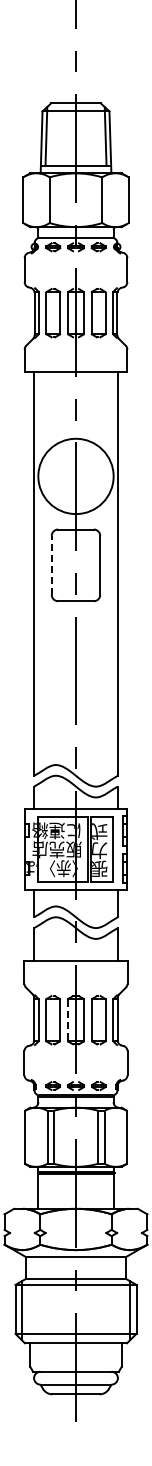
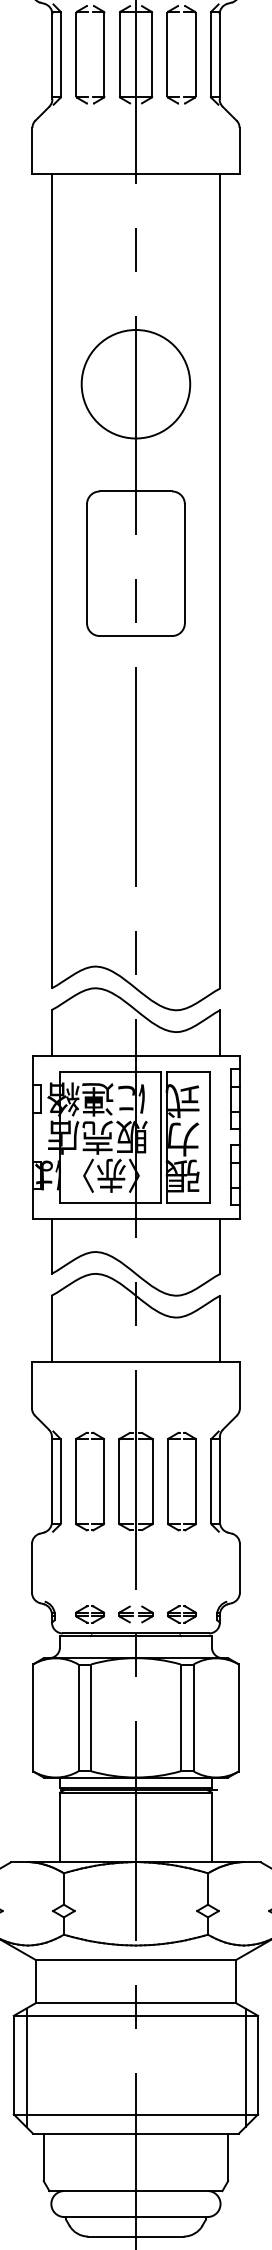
circle: (75, 476) -> (134, 384), size x0.71
line: (51, 564) -> (86, 561), dashed -> solid
line: (67, 1020) -> (118, 1482), dashed -> solid

